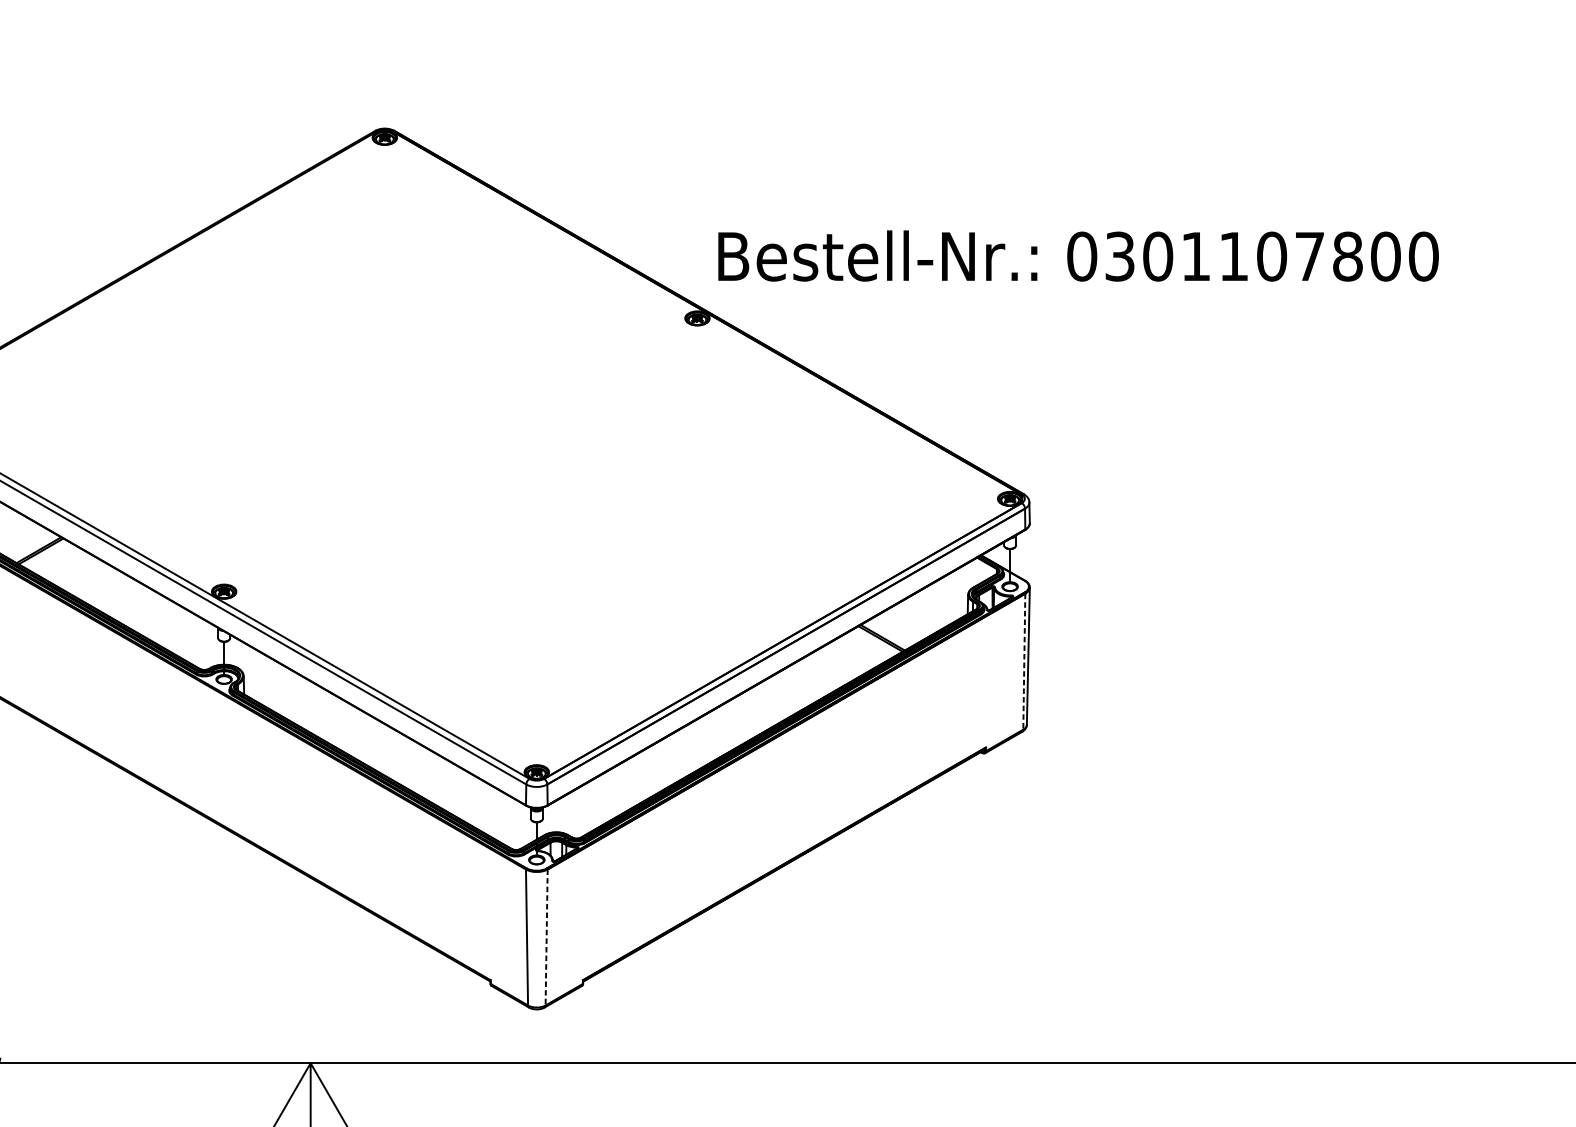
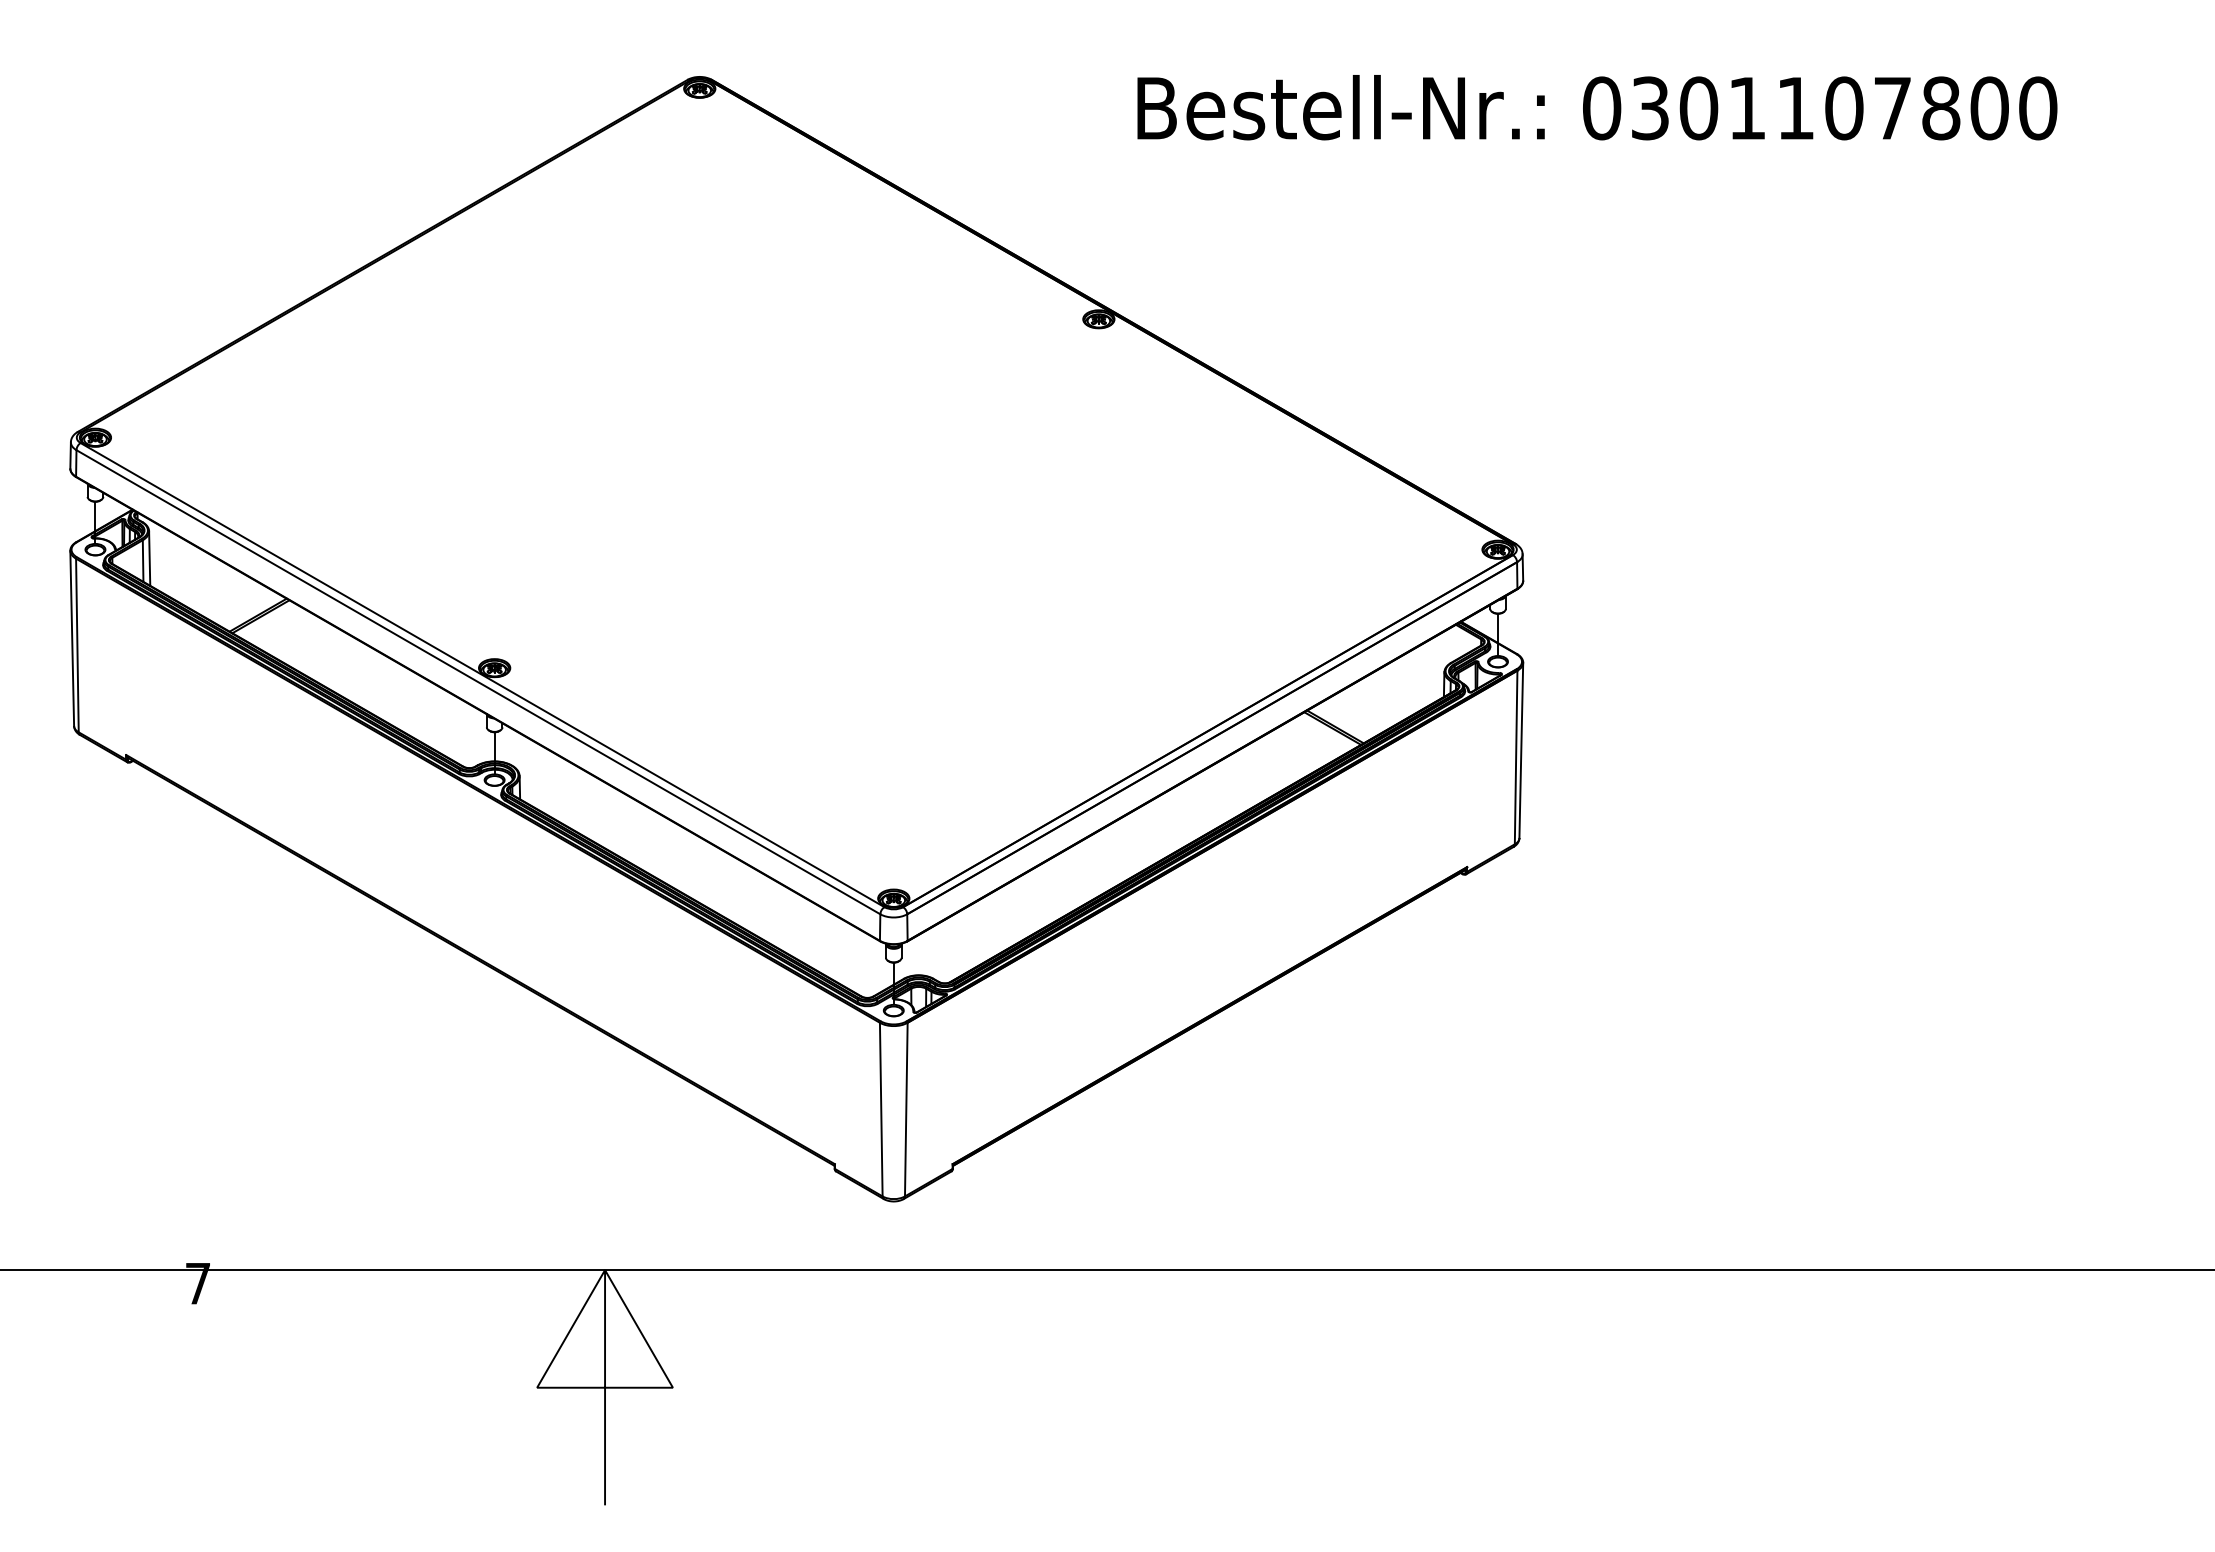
text: (1078, 255) -> (1597, 107), moved
line: (1024, 661) -> (1516, 757), dashed -> solid
line: (546, 937) -> (906, 1109), dashed -> solid

